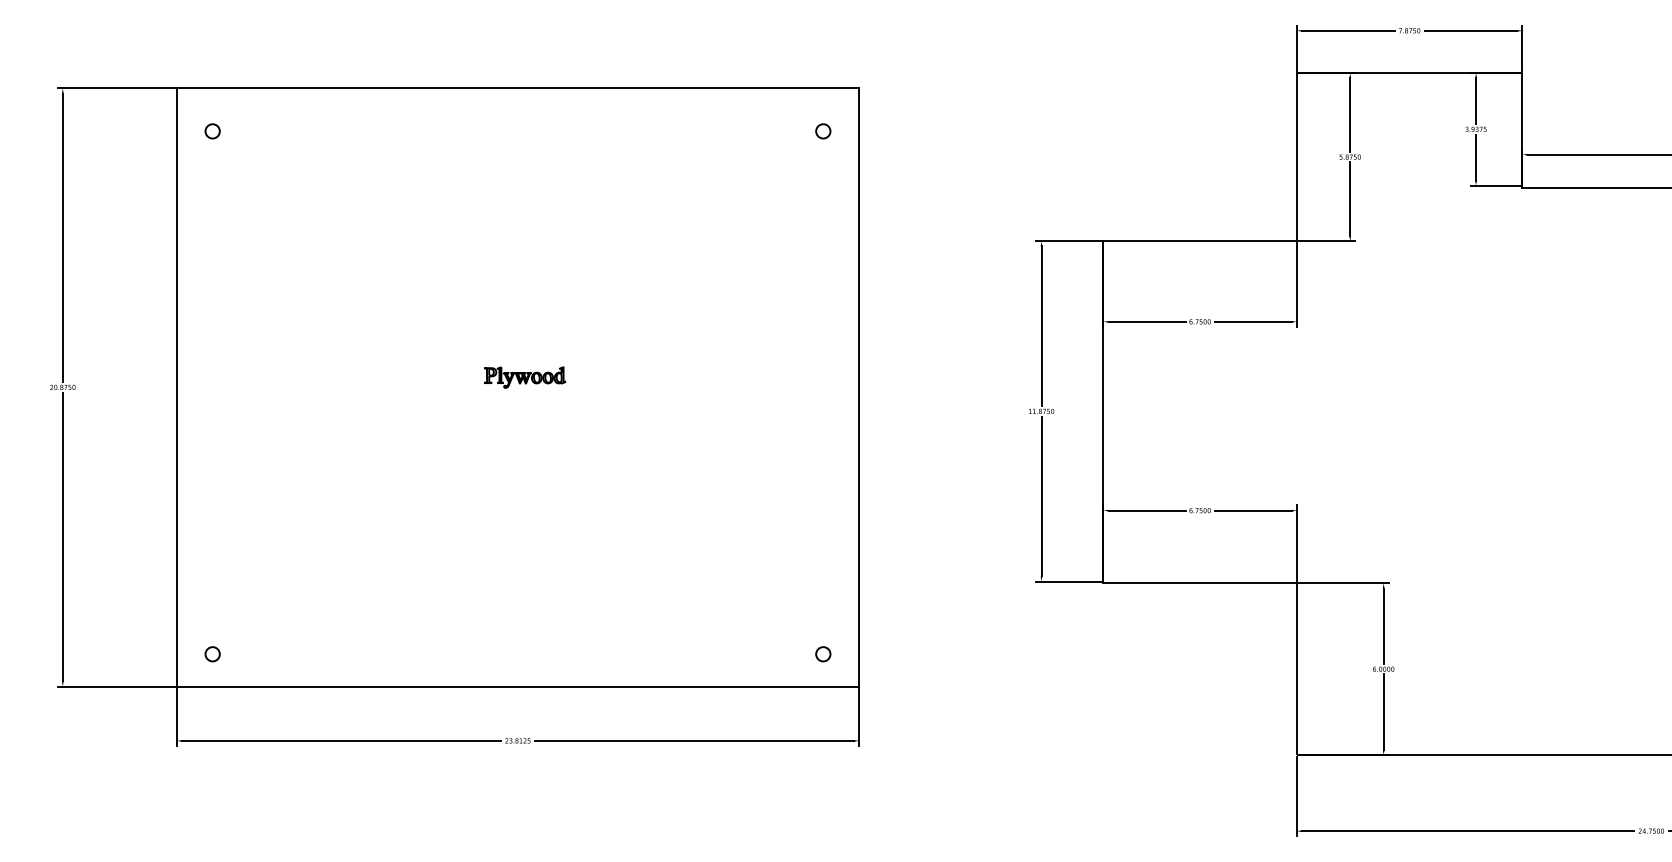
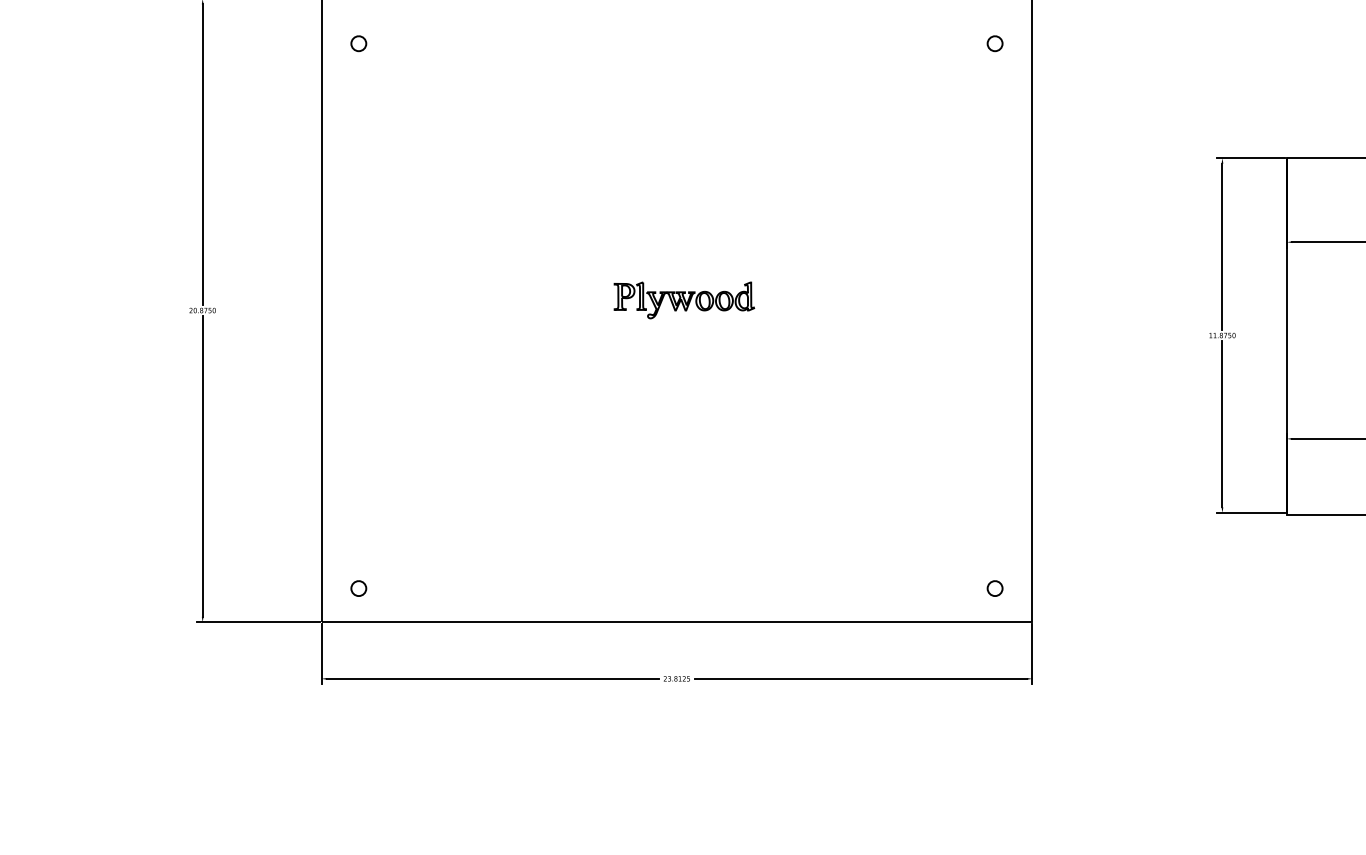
part: (524, 377) -> (683, 300), size x1.67

